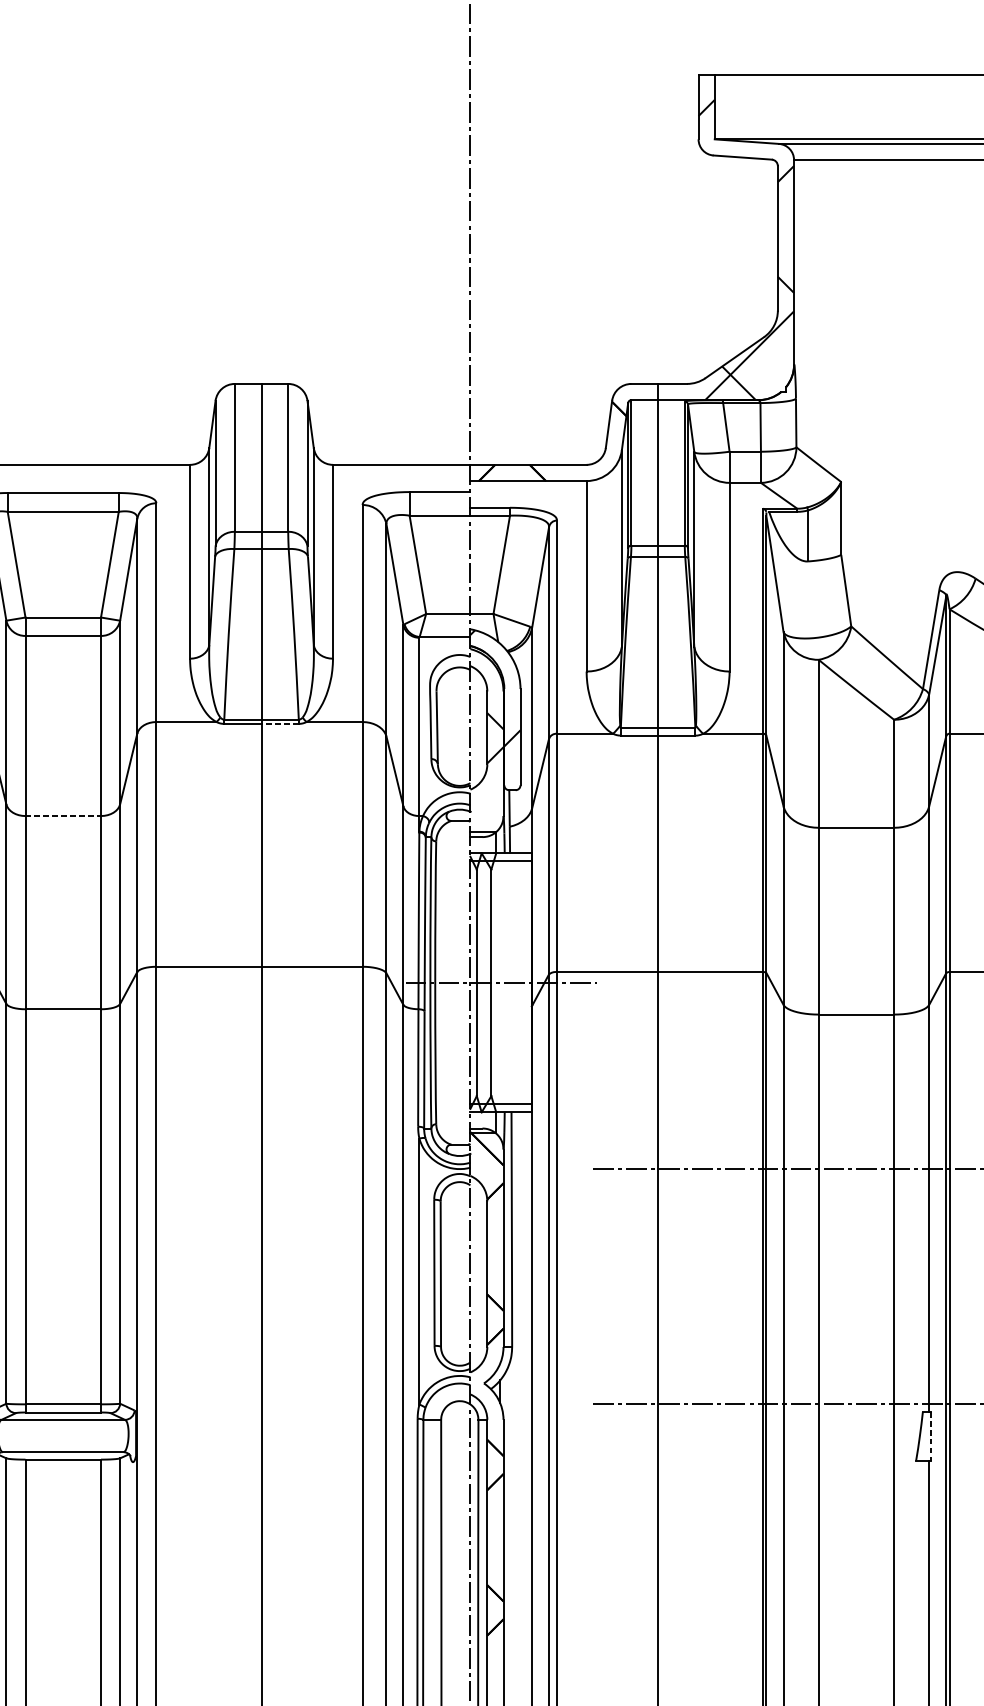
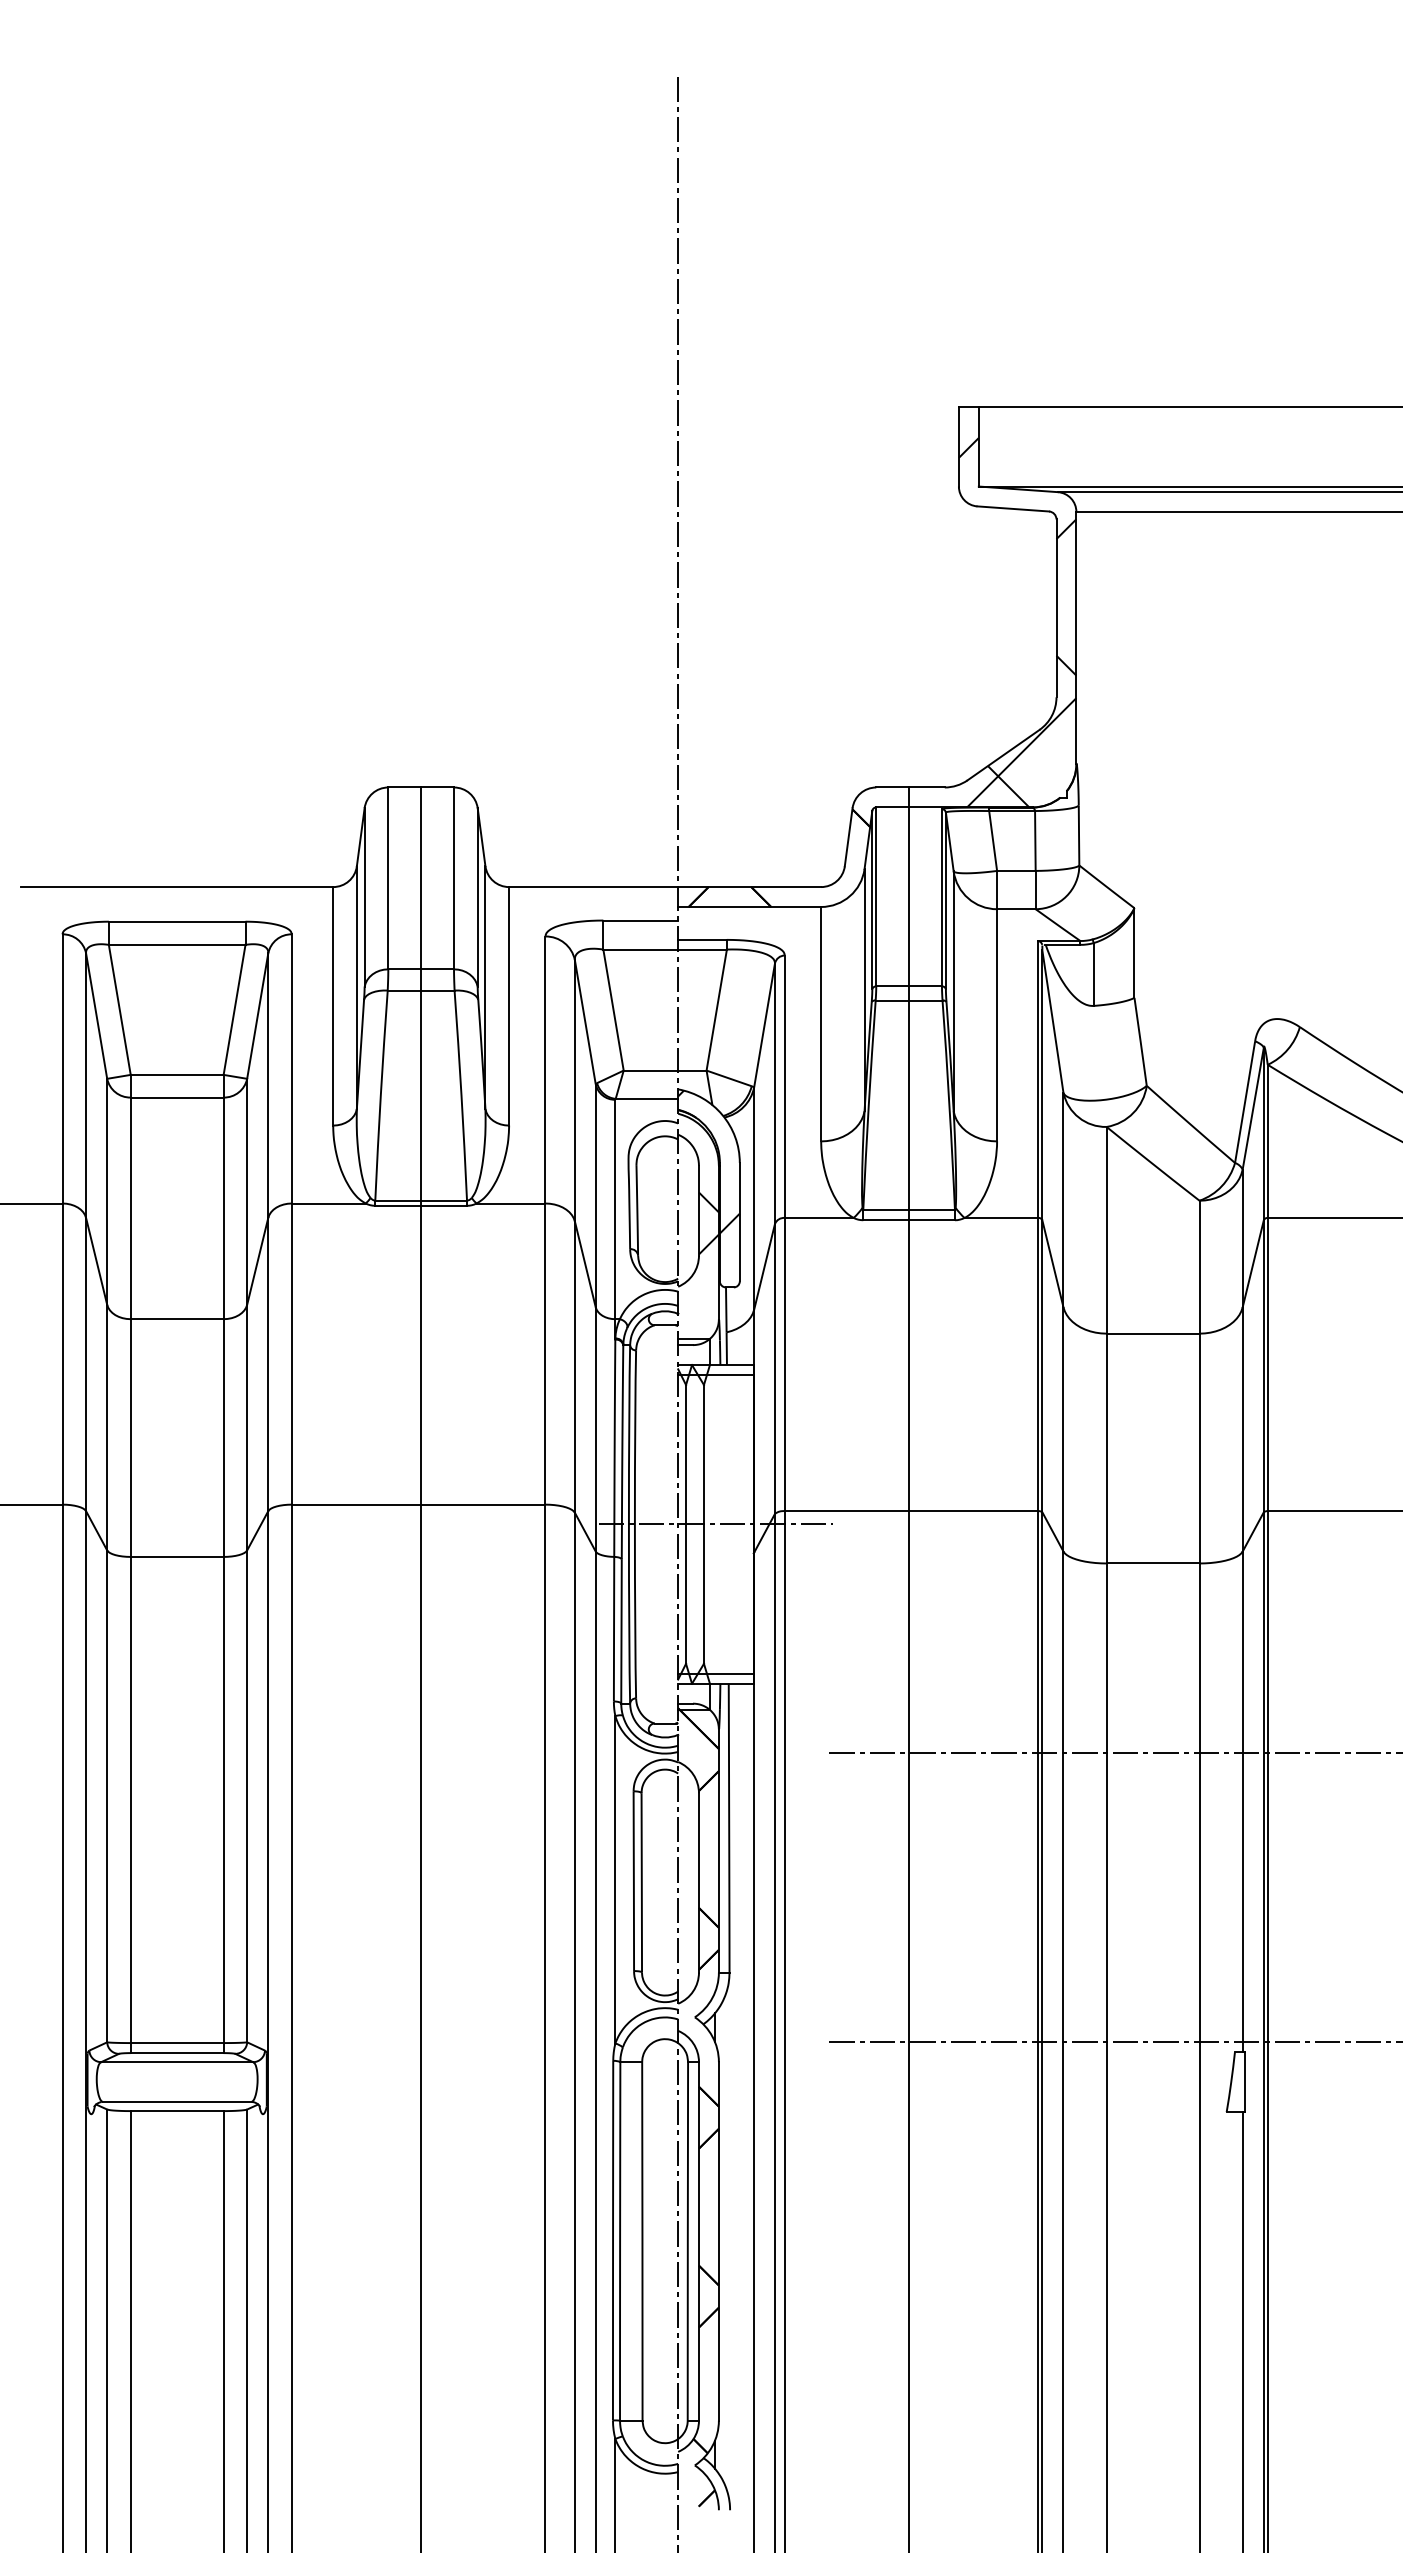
line: (280, 723) -> (444, 1205), dashed -> solid
line: (63, 816) -> (177, 1319), dashed -> solid
line: (930, 1436) -> (1244, 2082), dashed -> solid

